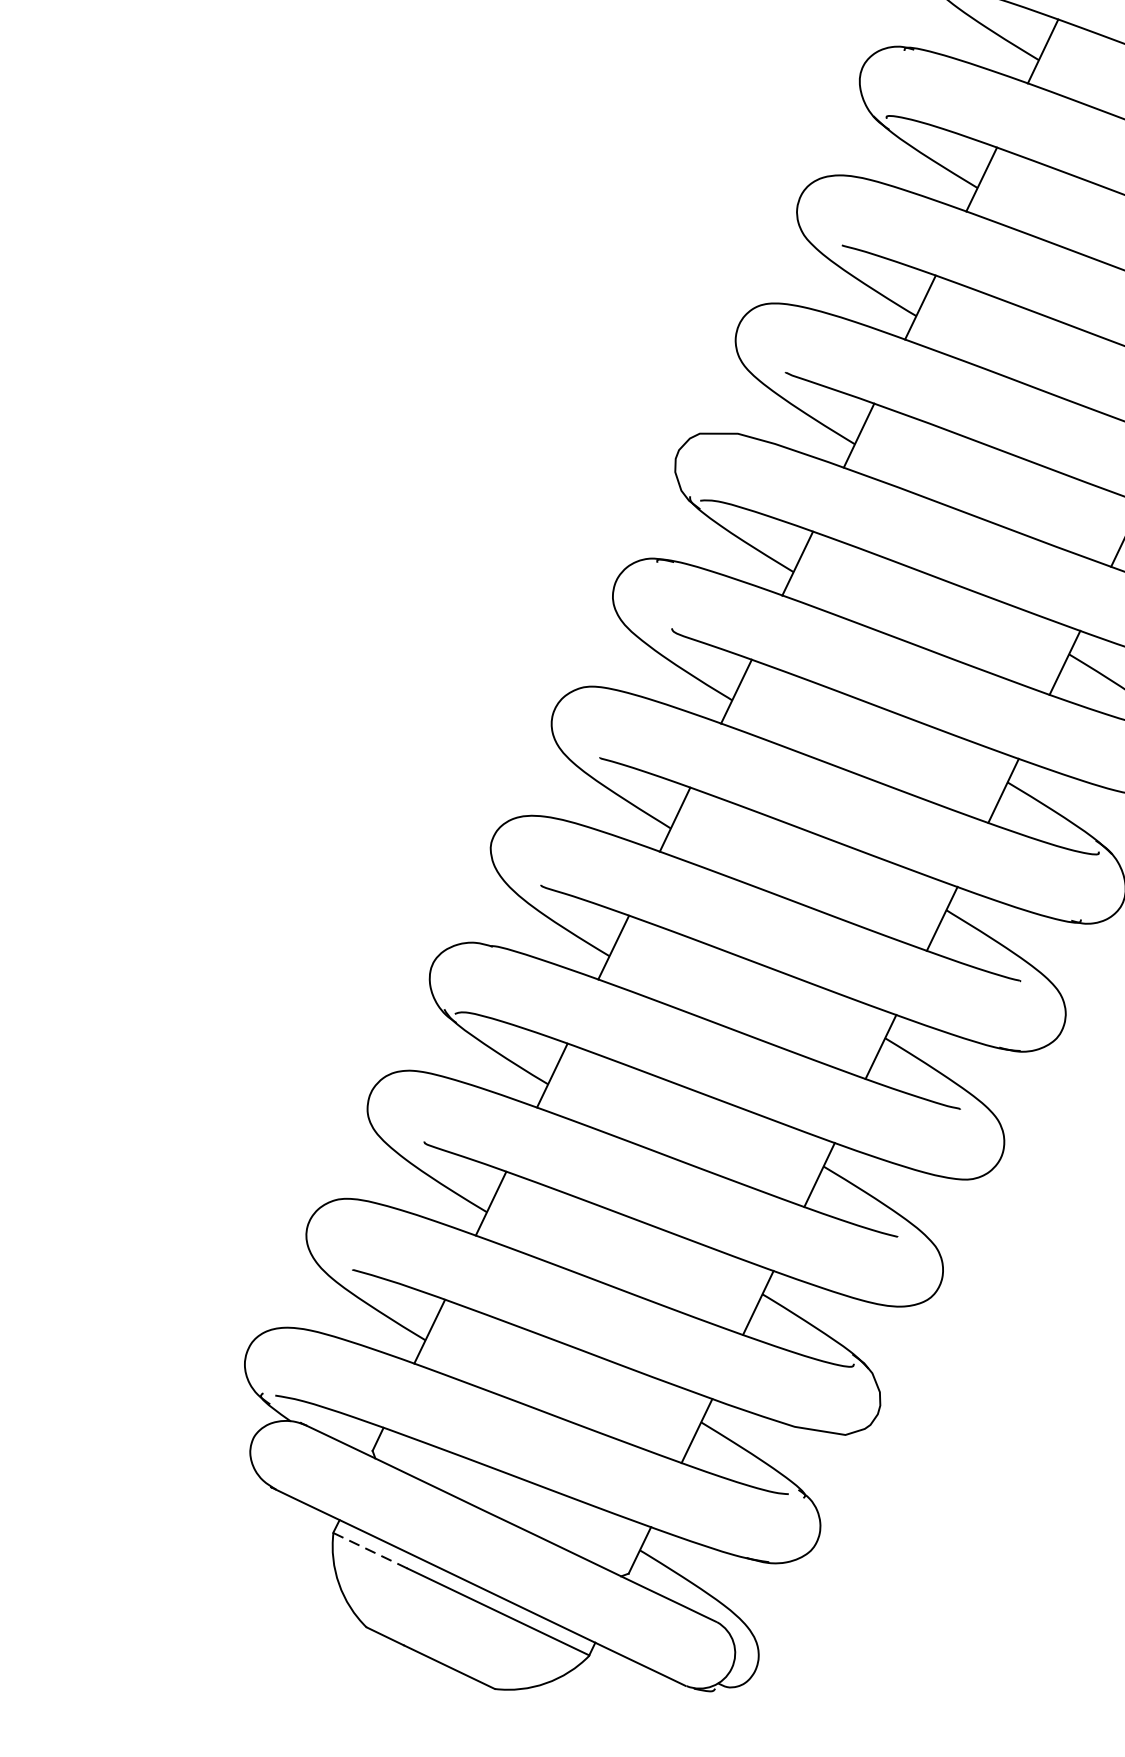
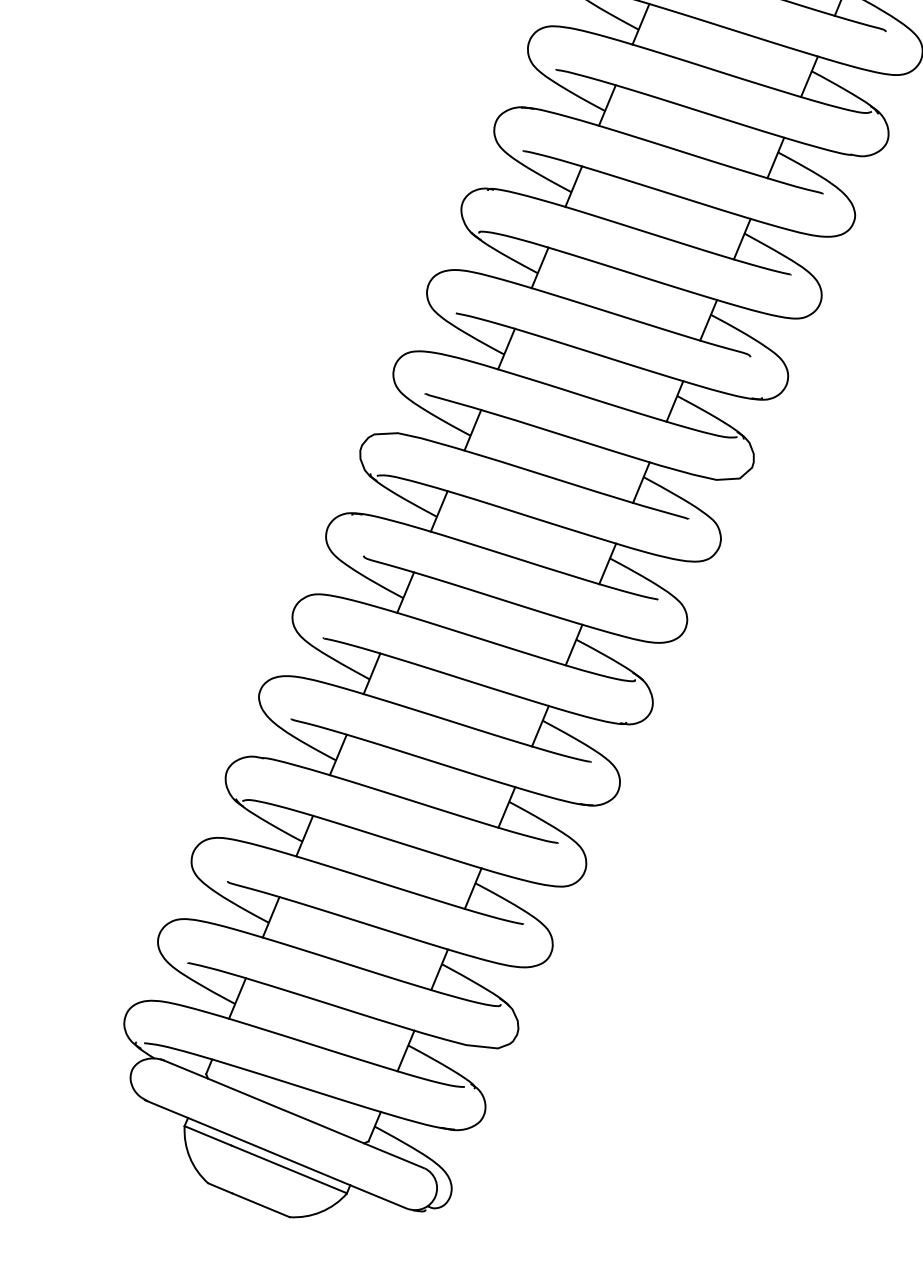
line: (370, 1551) -> (208, 1136), dashed -> solid

